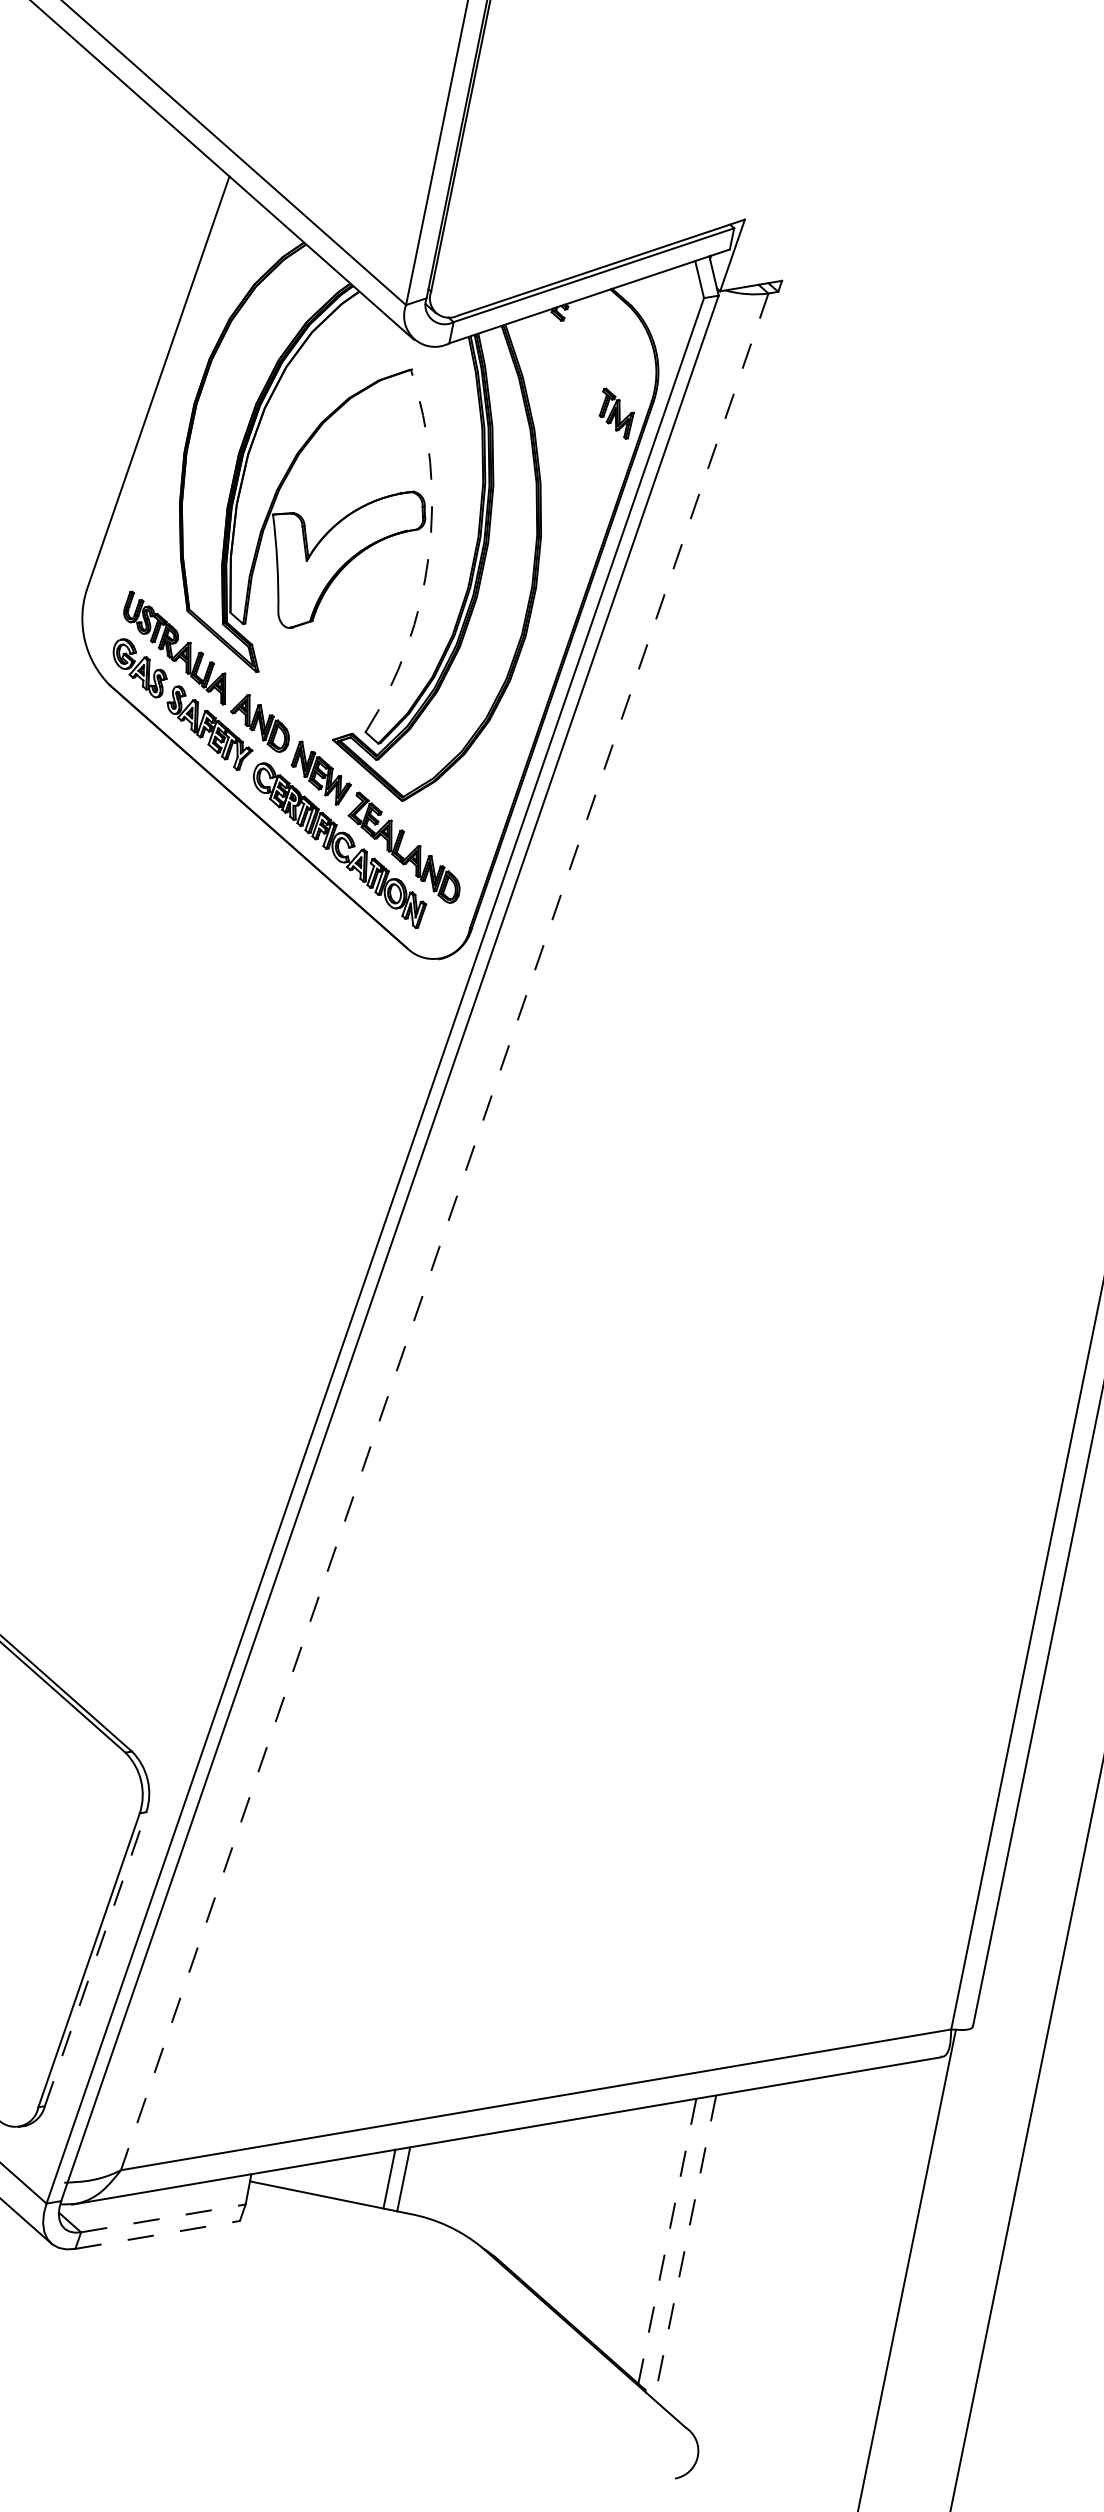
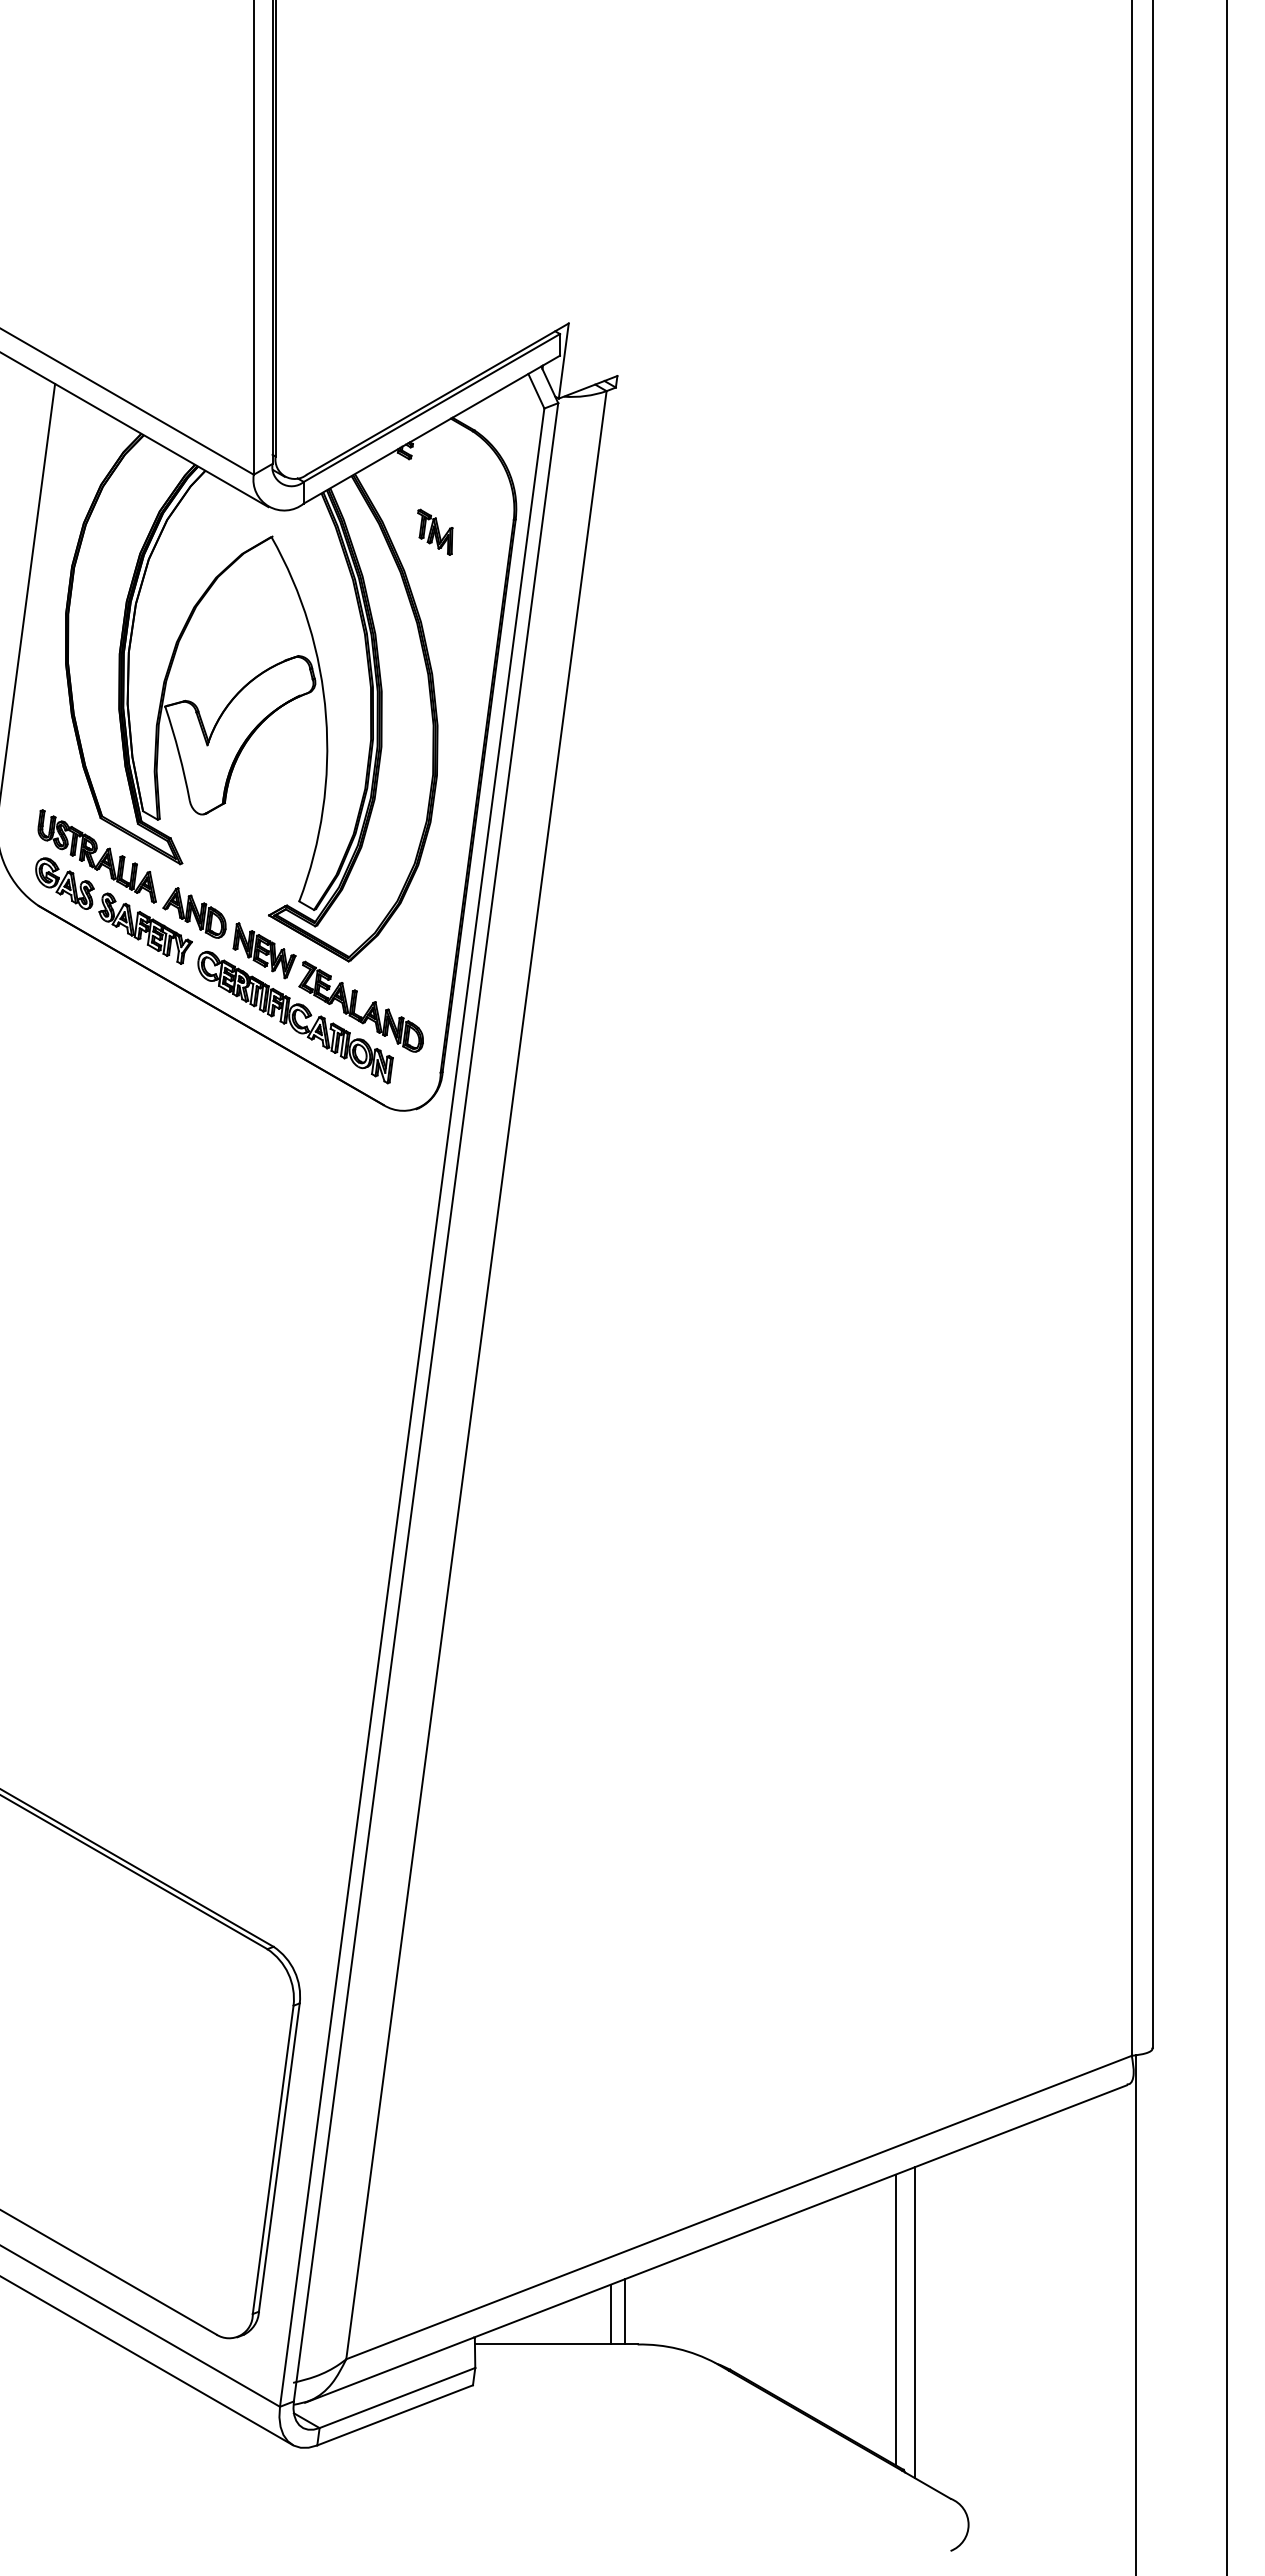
part: (616, 412) -> (435, 531), moved
arc: (429, 556) -> (326, 716), dashed -> solid
line: (444, 1232) -> (476, 1375), dashed -> solid
line: (95, 1959) -> (279, 2157), dashed -> solid
line: (163, 2217) -> (397, 2397), dashed -> solid
line: (158, 2235) -> (395, 2415), dashed -> solid
line: (666, 2241) -> (895, 2320), dashed -> solid
line: (684, 2248) -> (914, 2323), dashed -> solid

